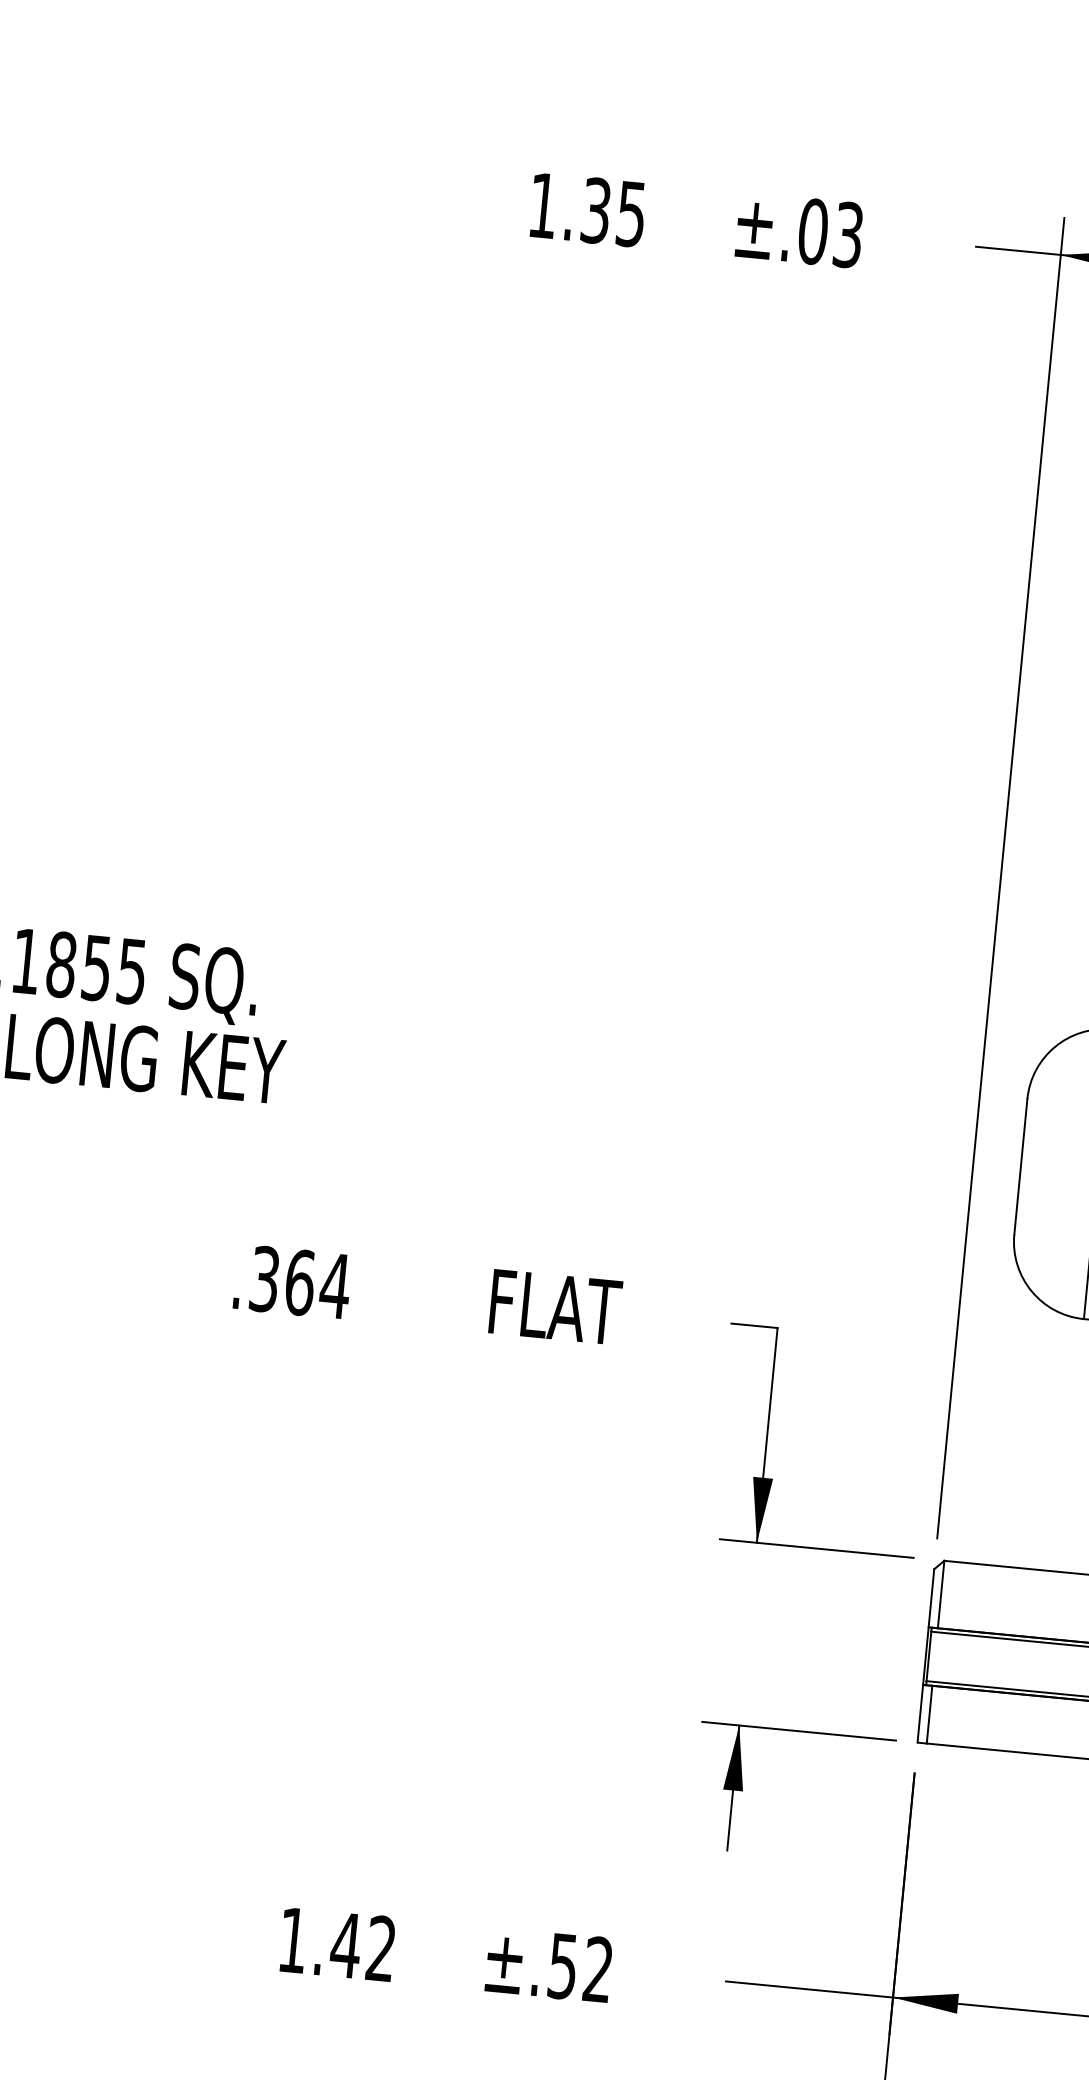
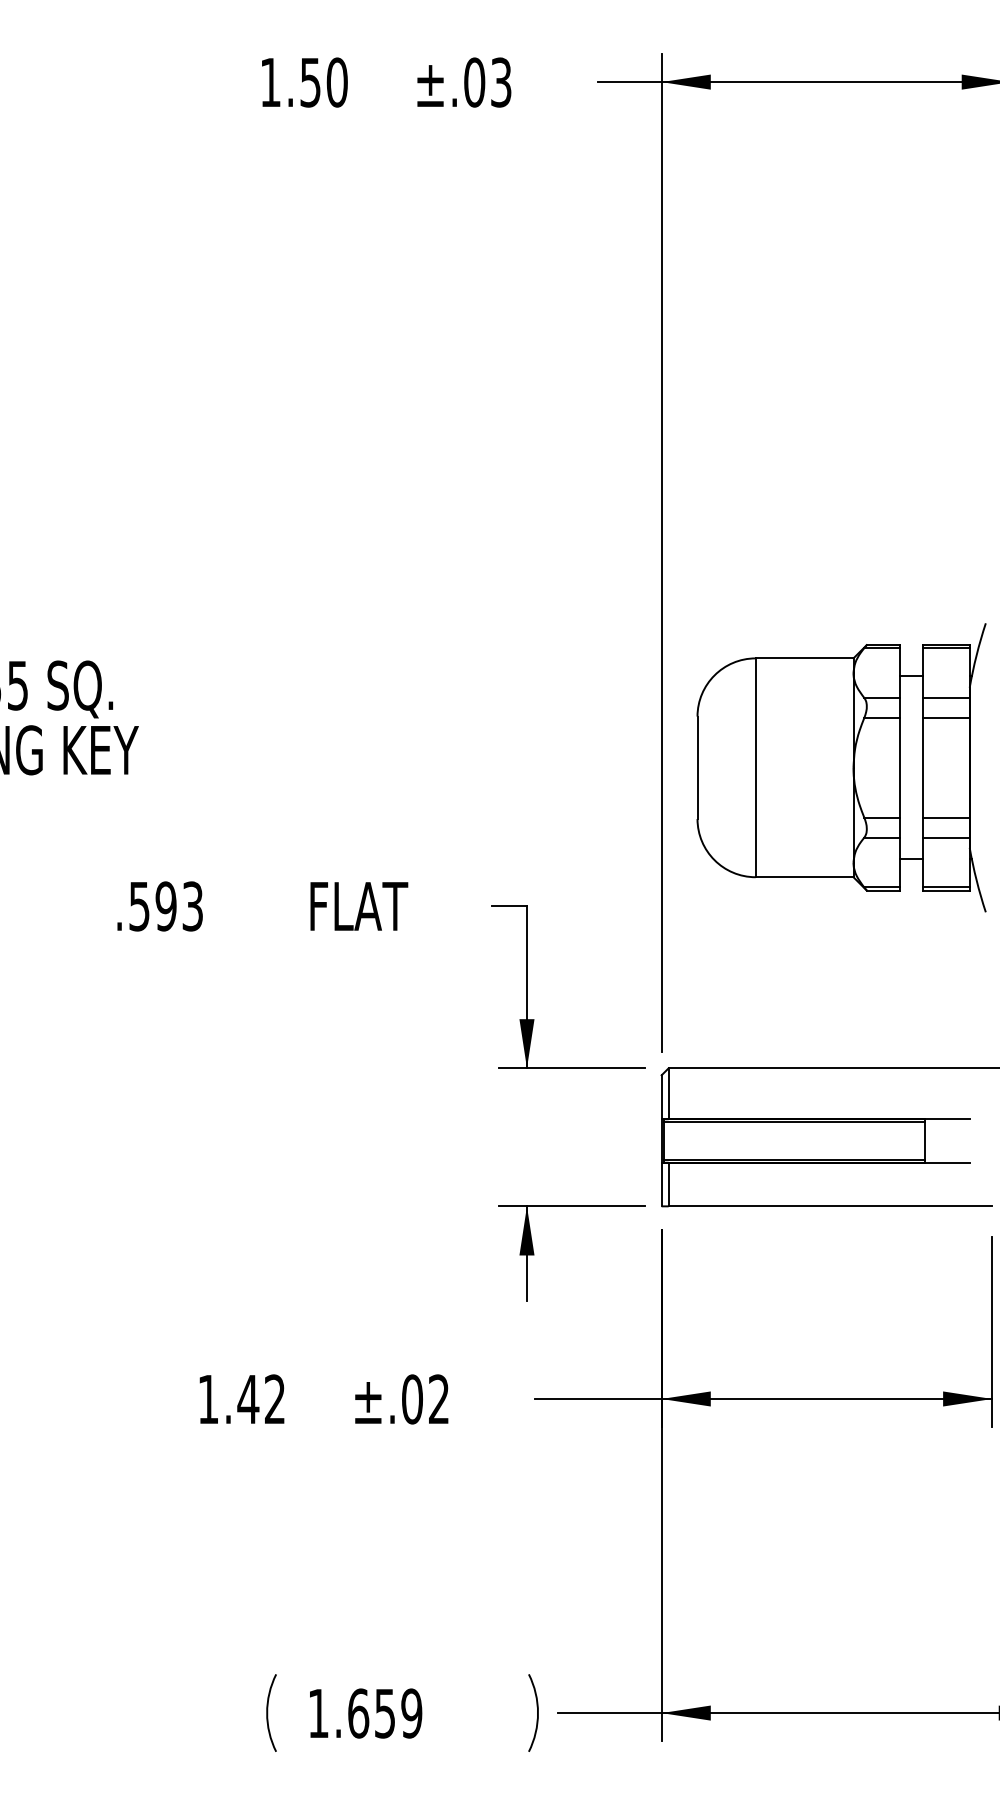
text: (614, 212) -> (324, 82), 1.35 -> 1.50
text: (300, 1282) -> (166, 906), .364 -> .593
text: (563, 1966) -> (412, 1399), ±.52 -> ±.02

